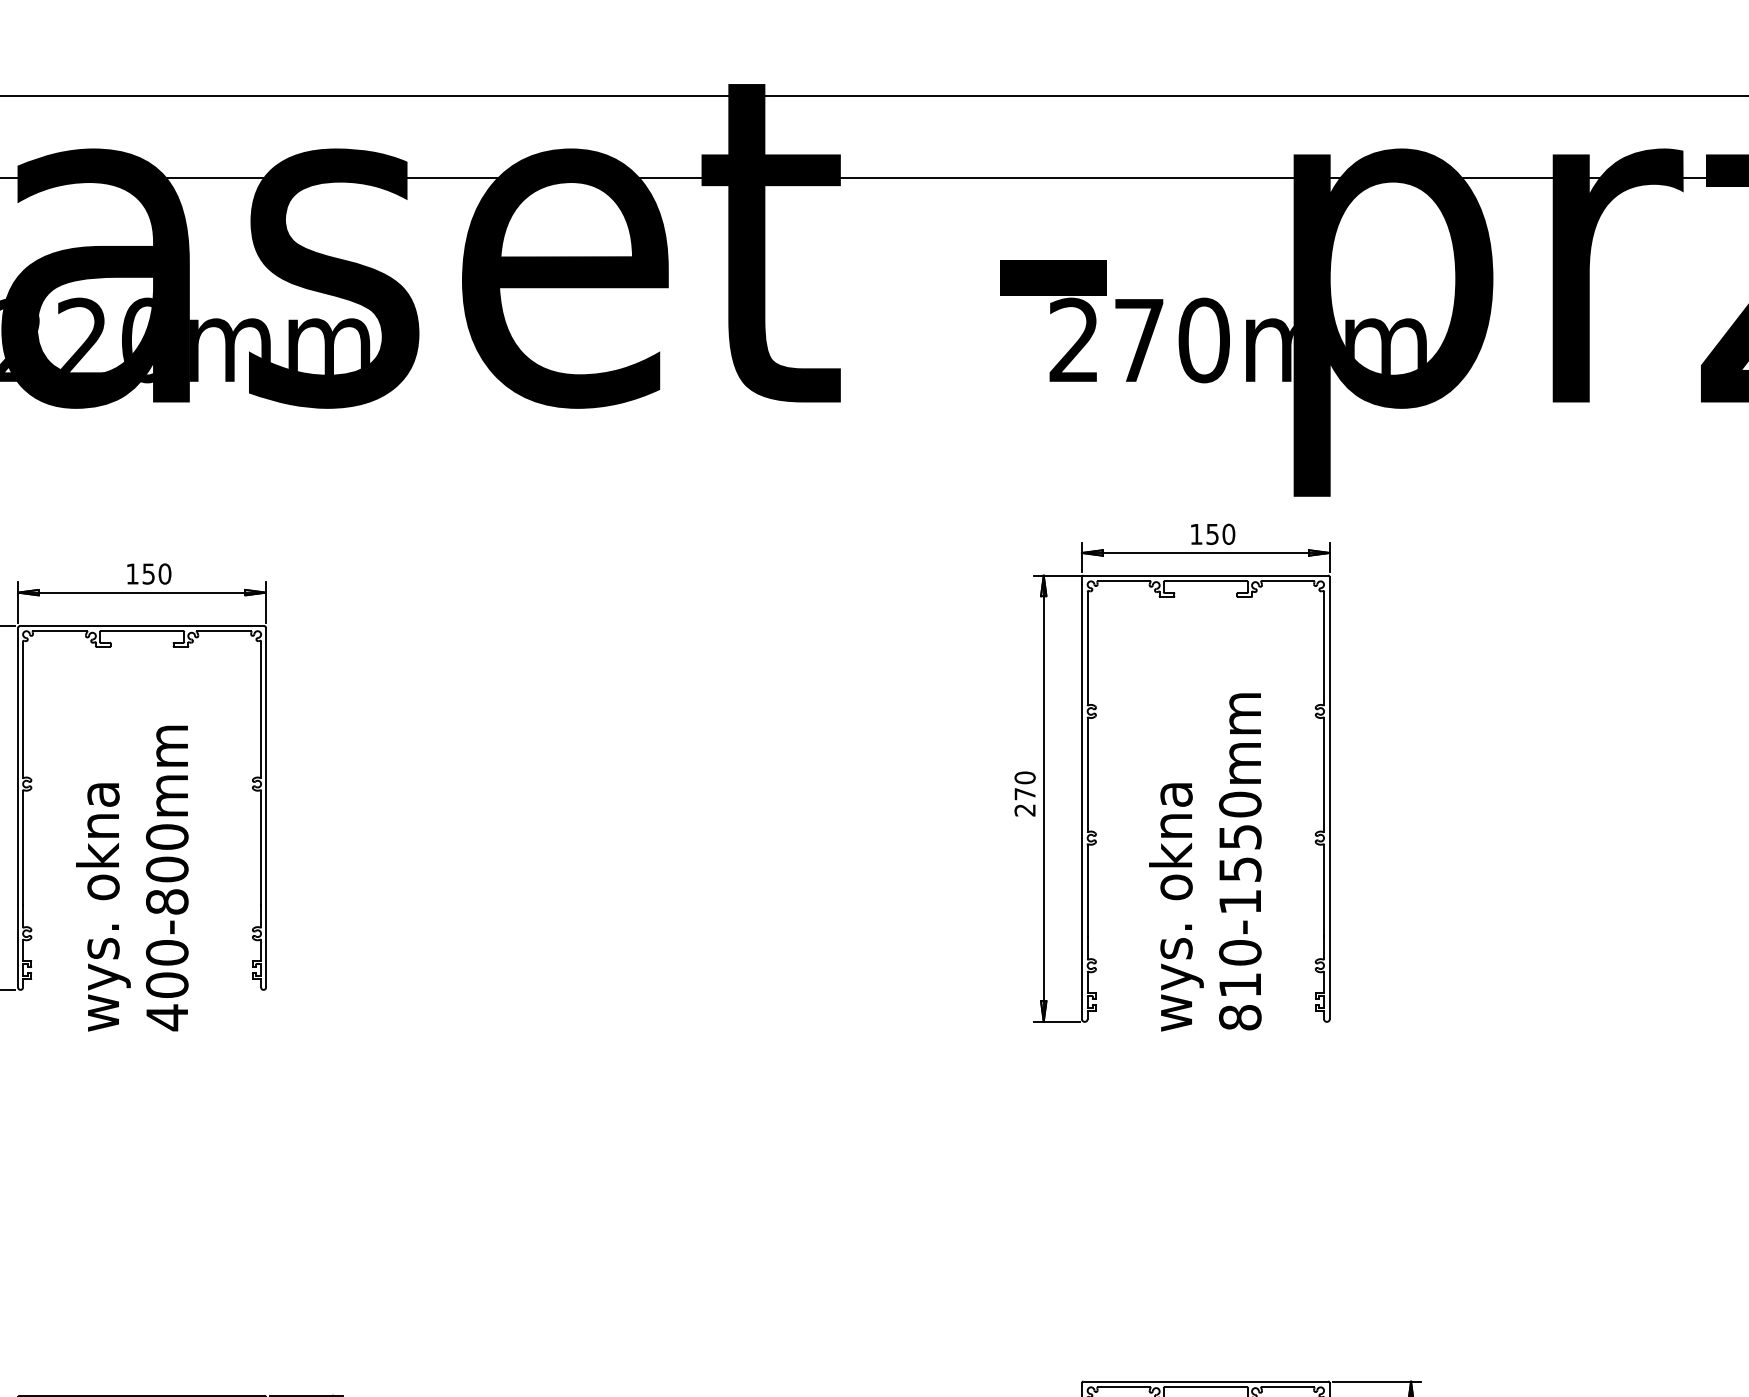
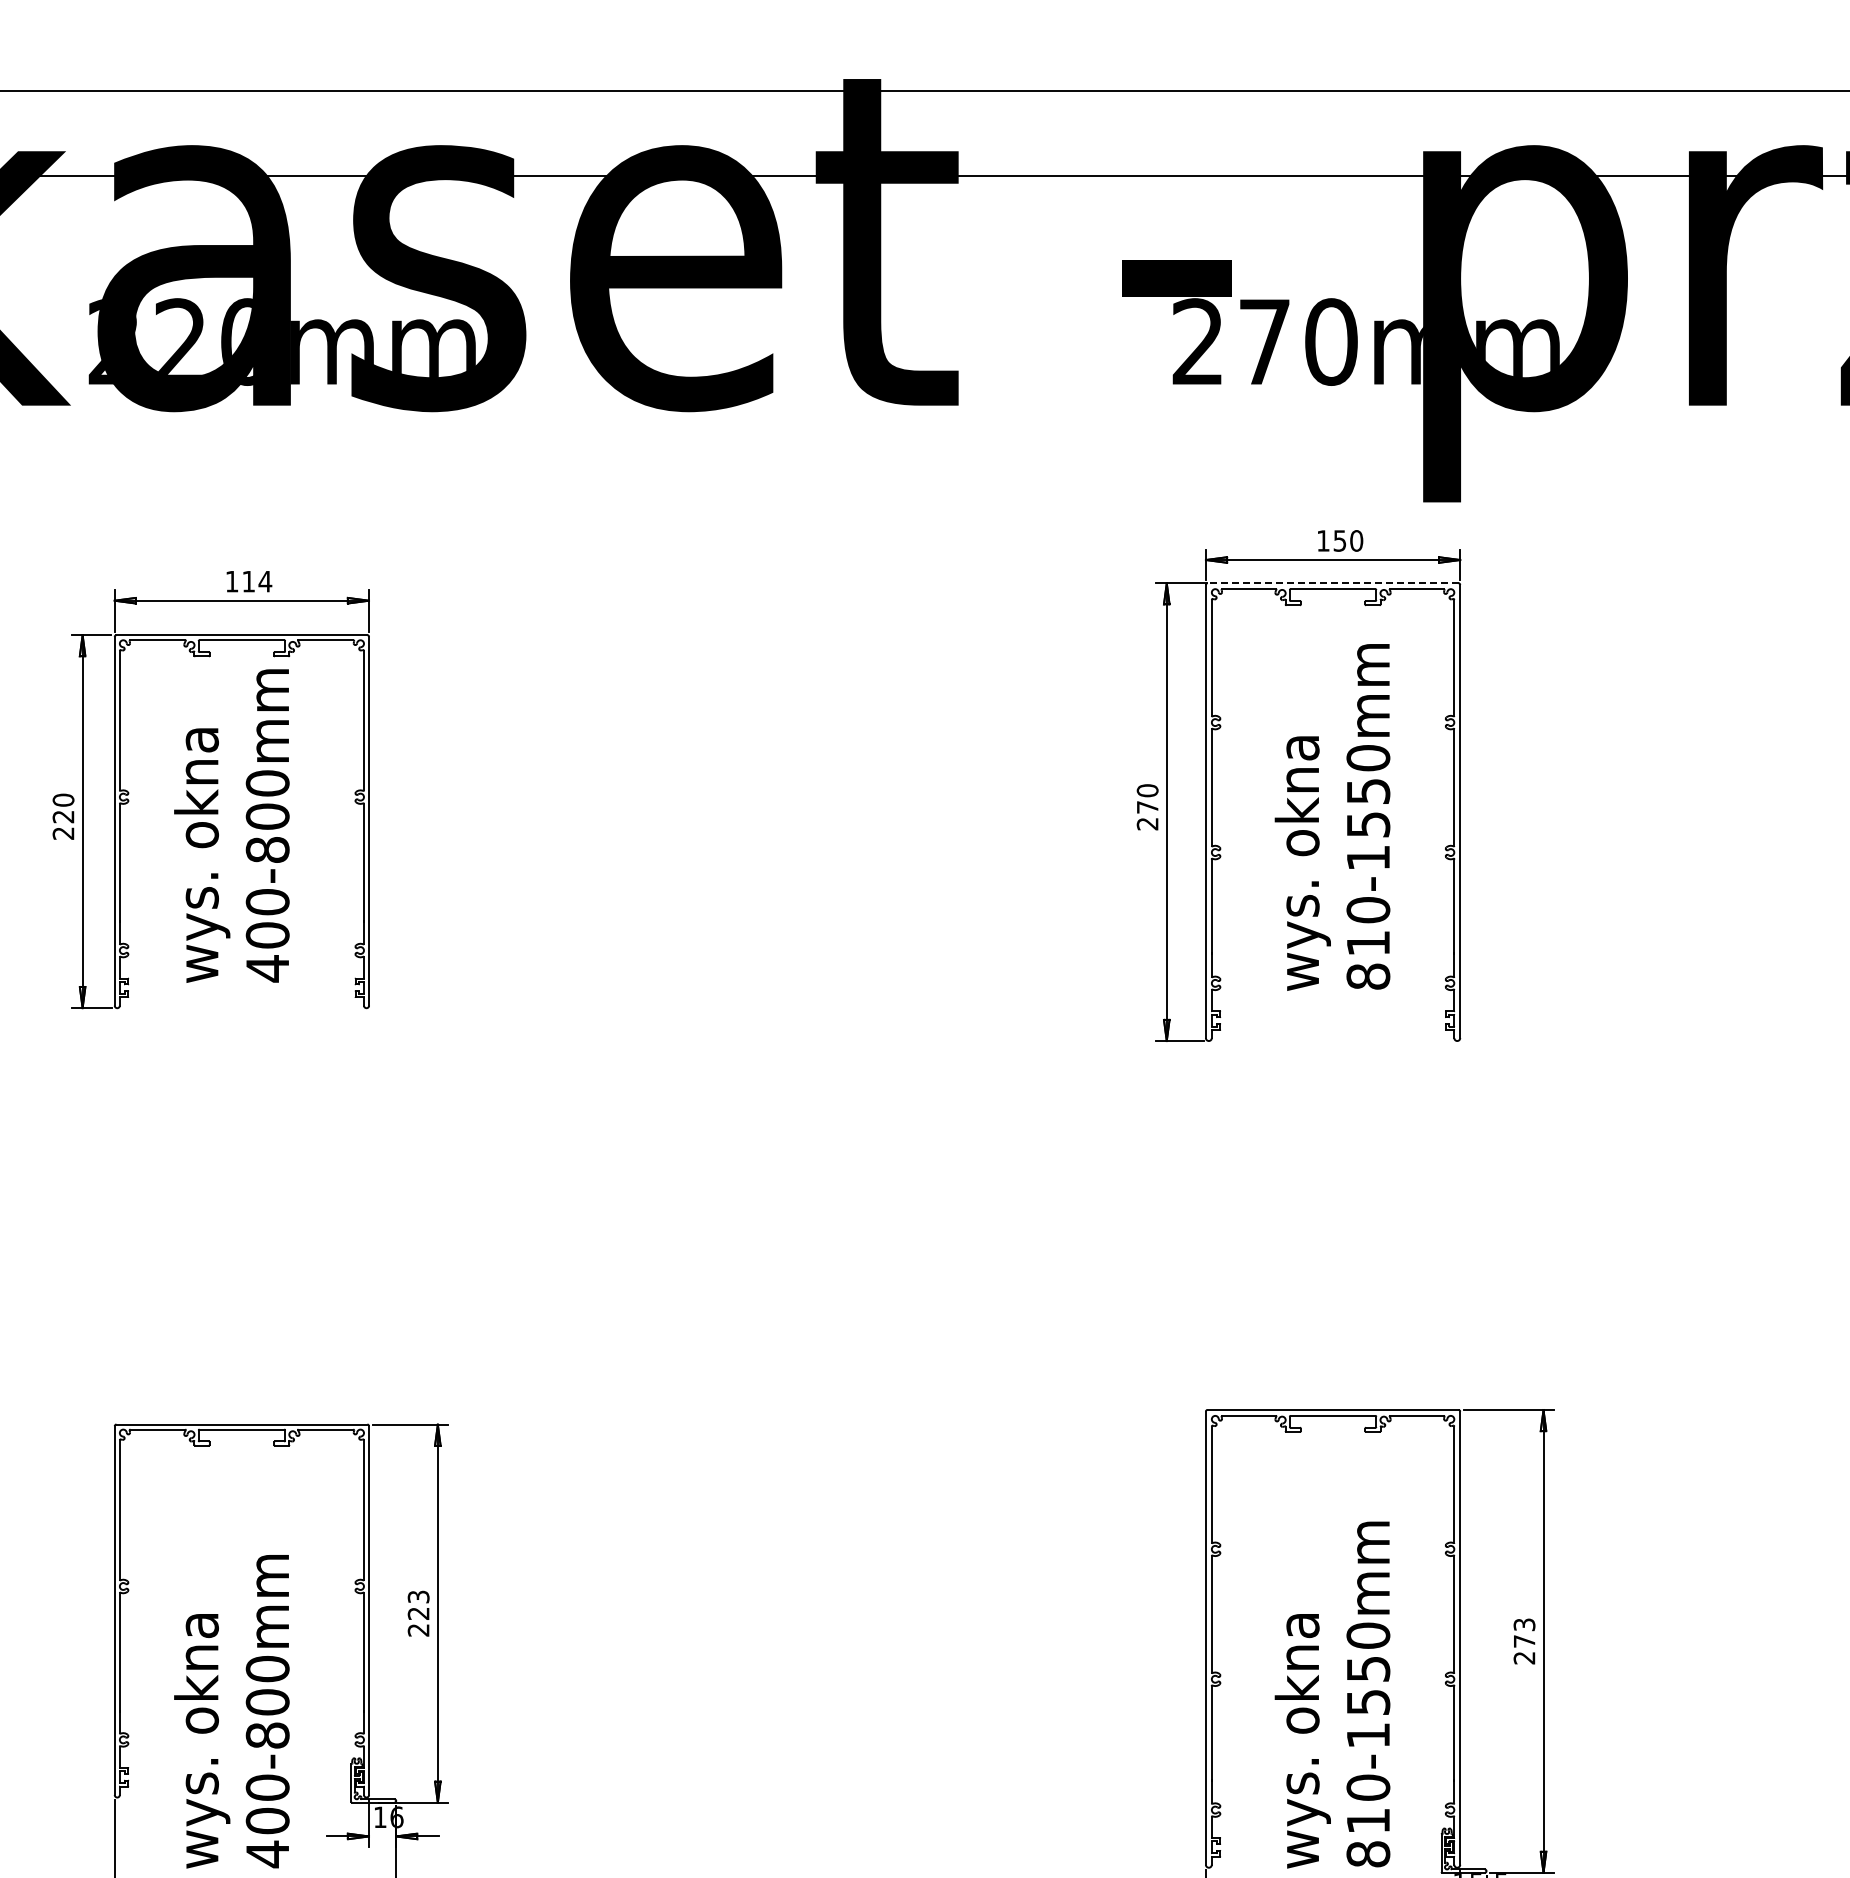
text: (157, 573) -> (257, 581), 150 -> 114
line: (1205, 575) -> (1332, 583), solid -> dashed
text: (1205, 862) -> (1332, 817), moved
text: (131, 878) -> (231, 825), moved

